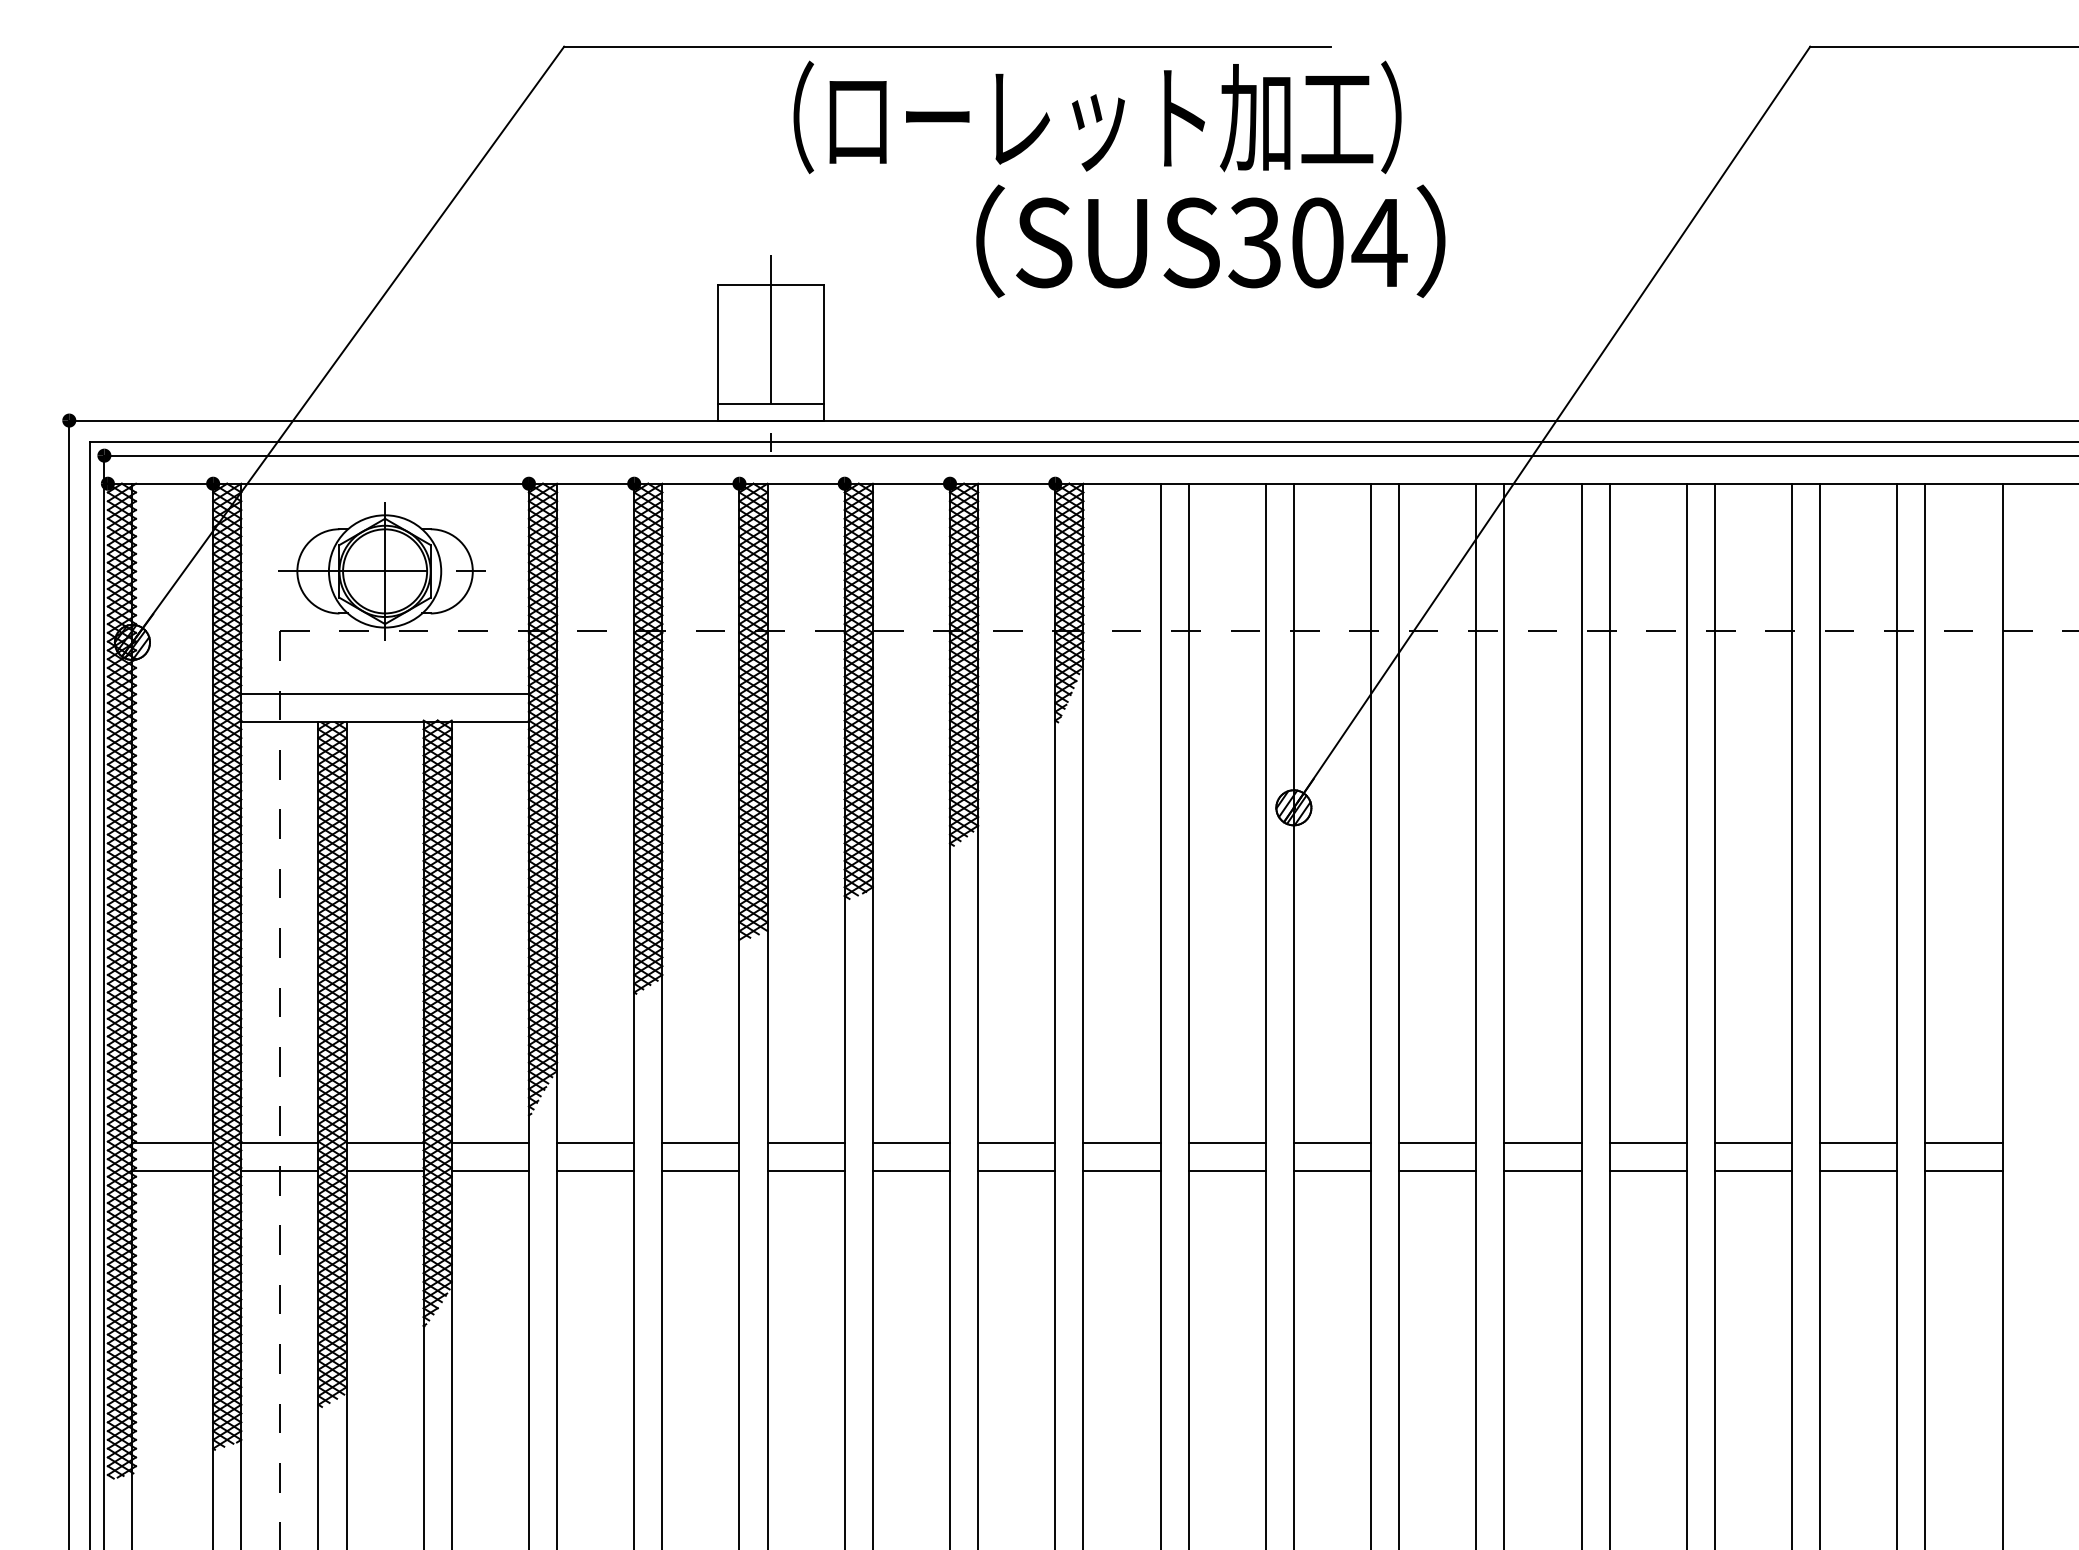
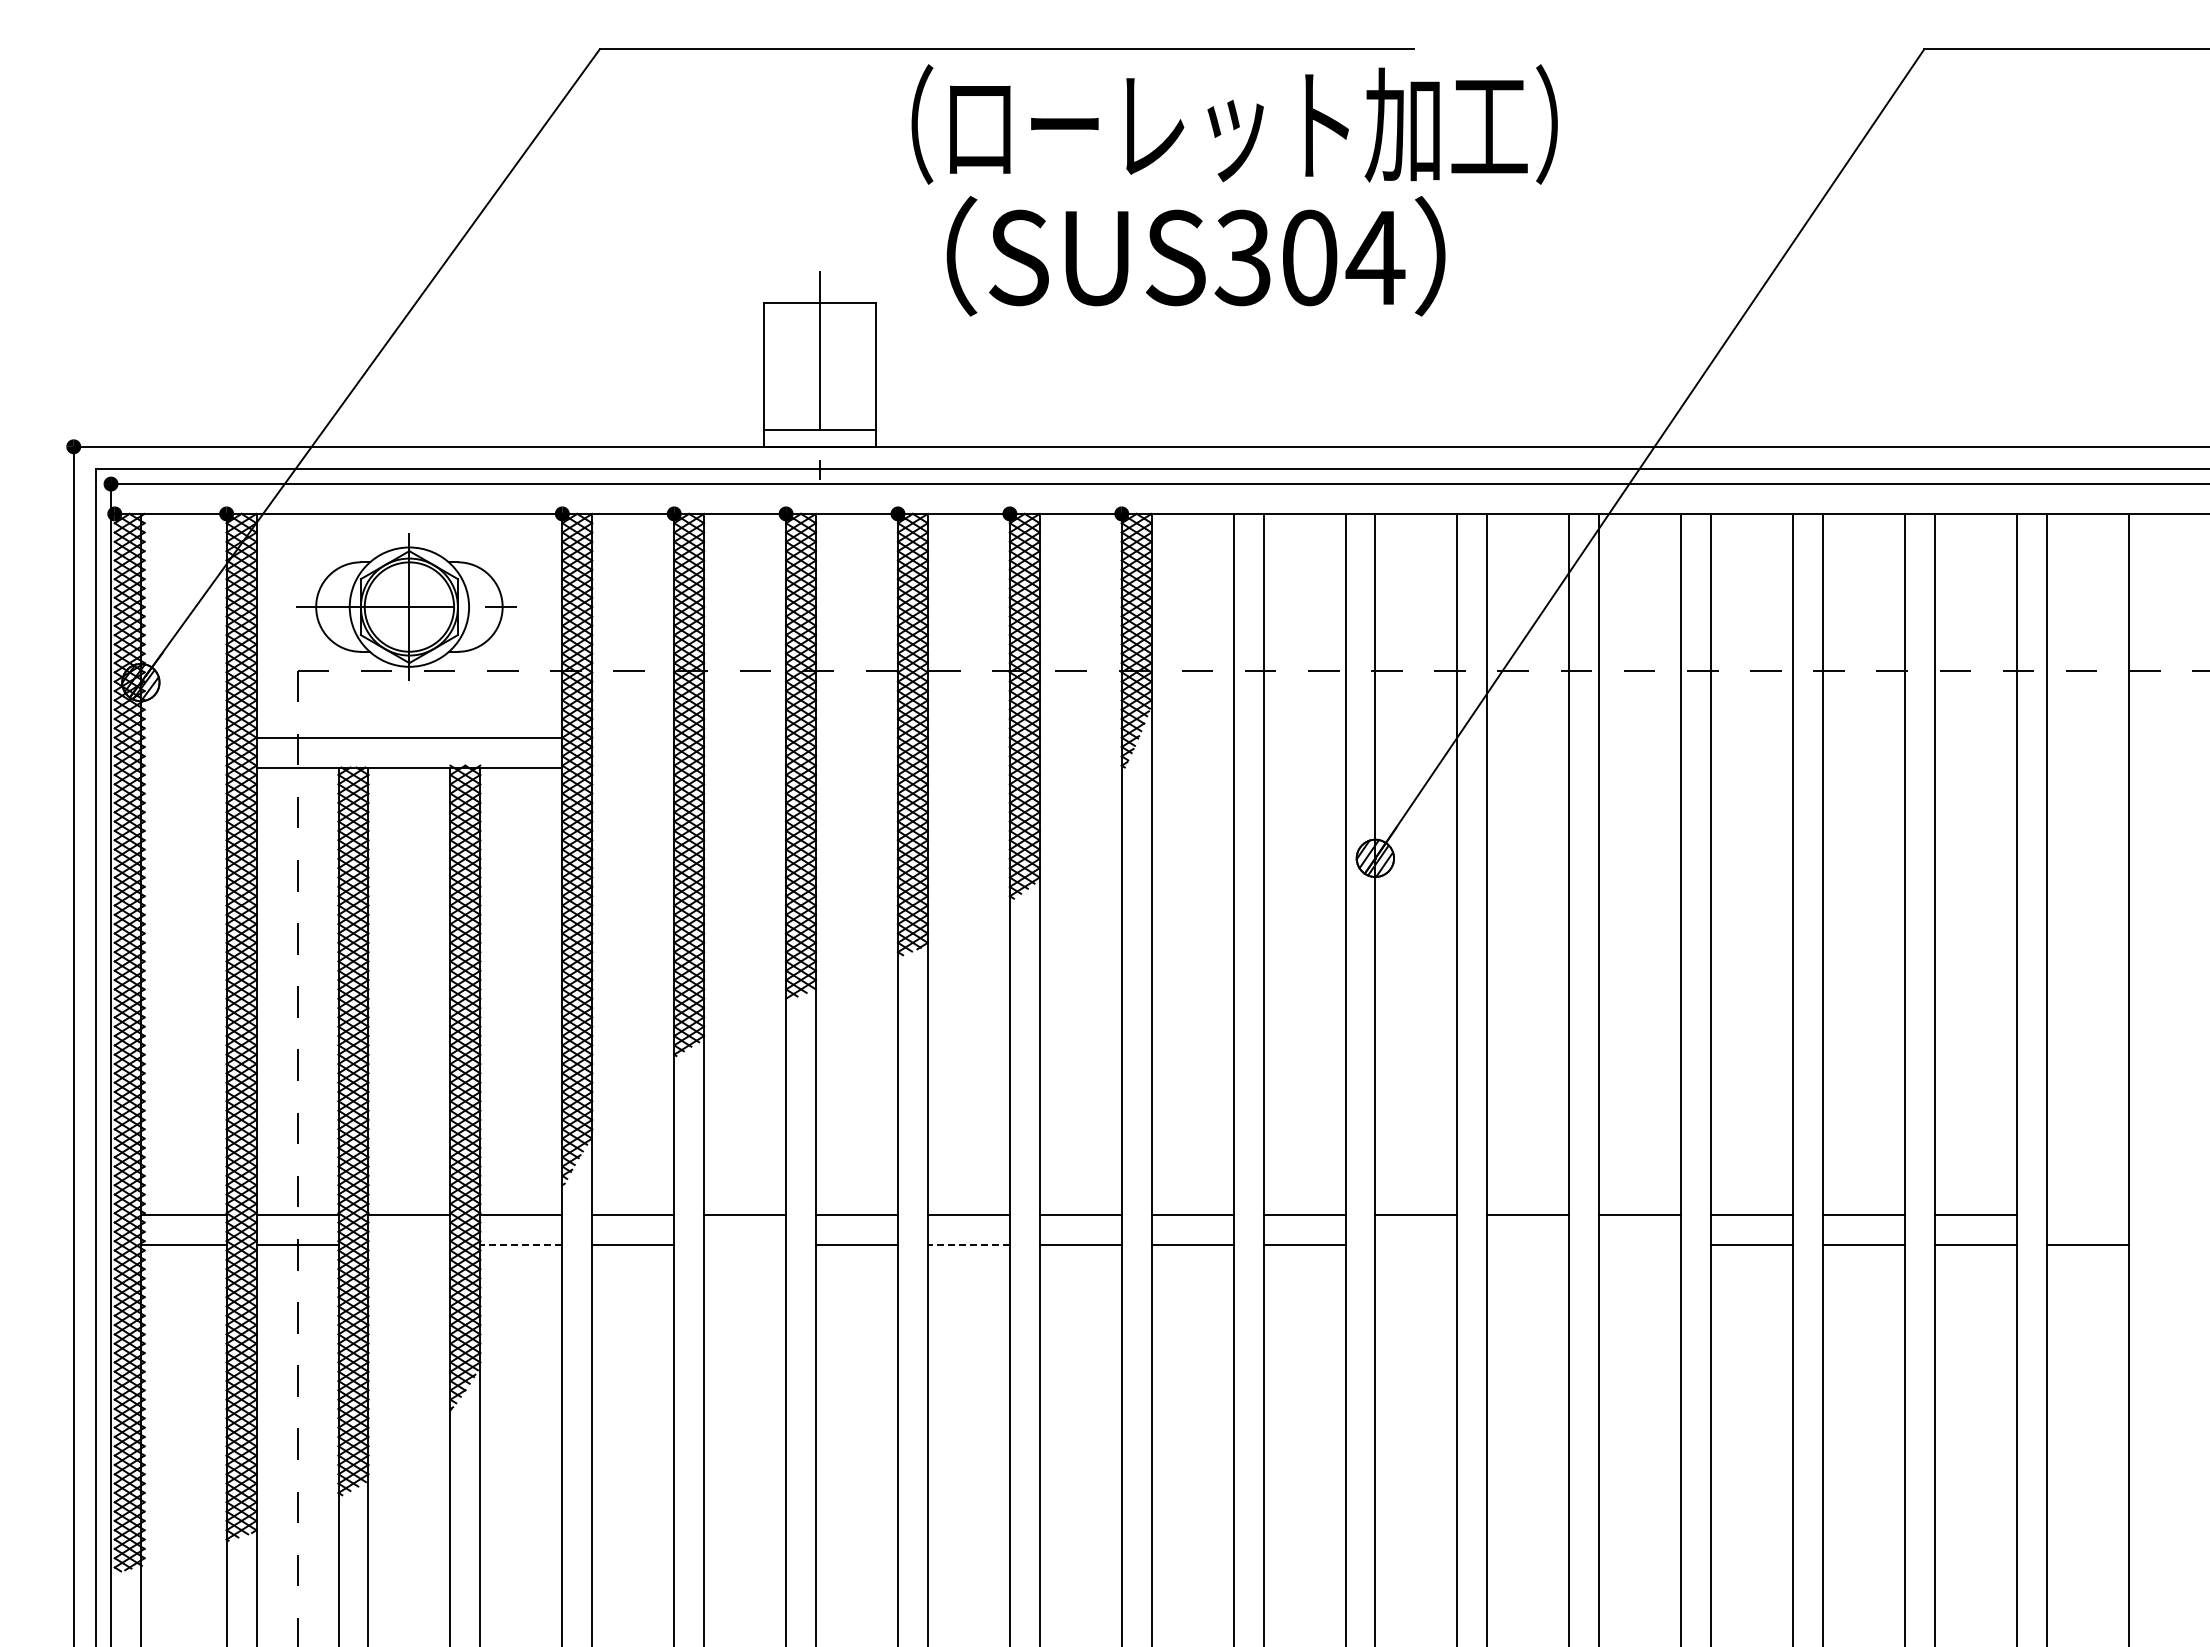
text: (1097, 117) -> (1234, 124), moved
text: (1210, 241) -> (1195, 256), moved
line: (1963, 1143) -> (2087, 1215), removed
line: (385, 1171) -> (409, 1244), removed
line: (489, 1171) -> (520, 1244), solid -> dashed
line: (701, 1171) -> (745, 1244), removed
line: (911, 1171) -> (968, 1244), solid -> dashed
line: (1332, 1171) -> (1416, 1244), removed
line: (1437, 1171) -> (1528, 1244), removed
line: (1543, 1171) -> (1640, 1244), removed

